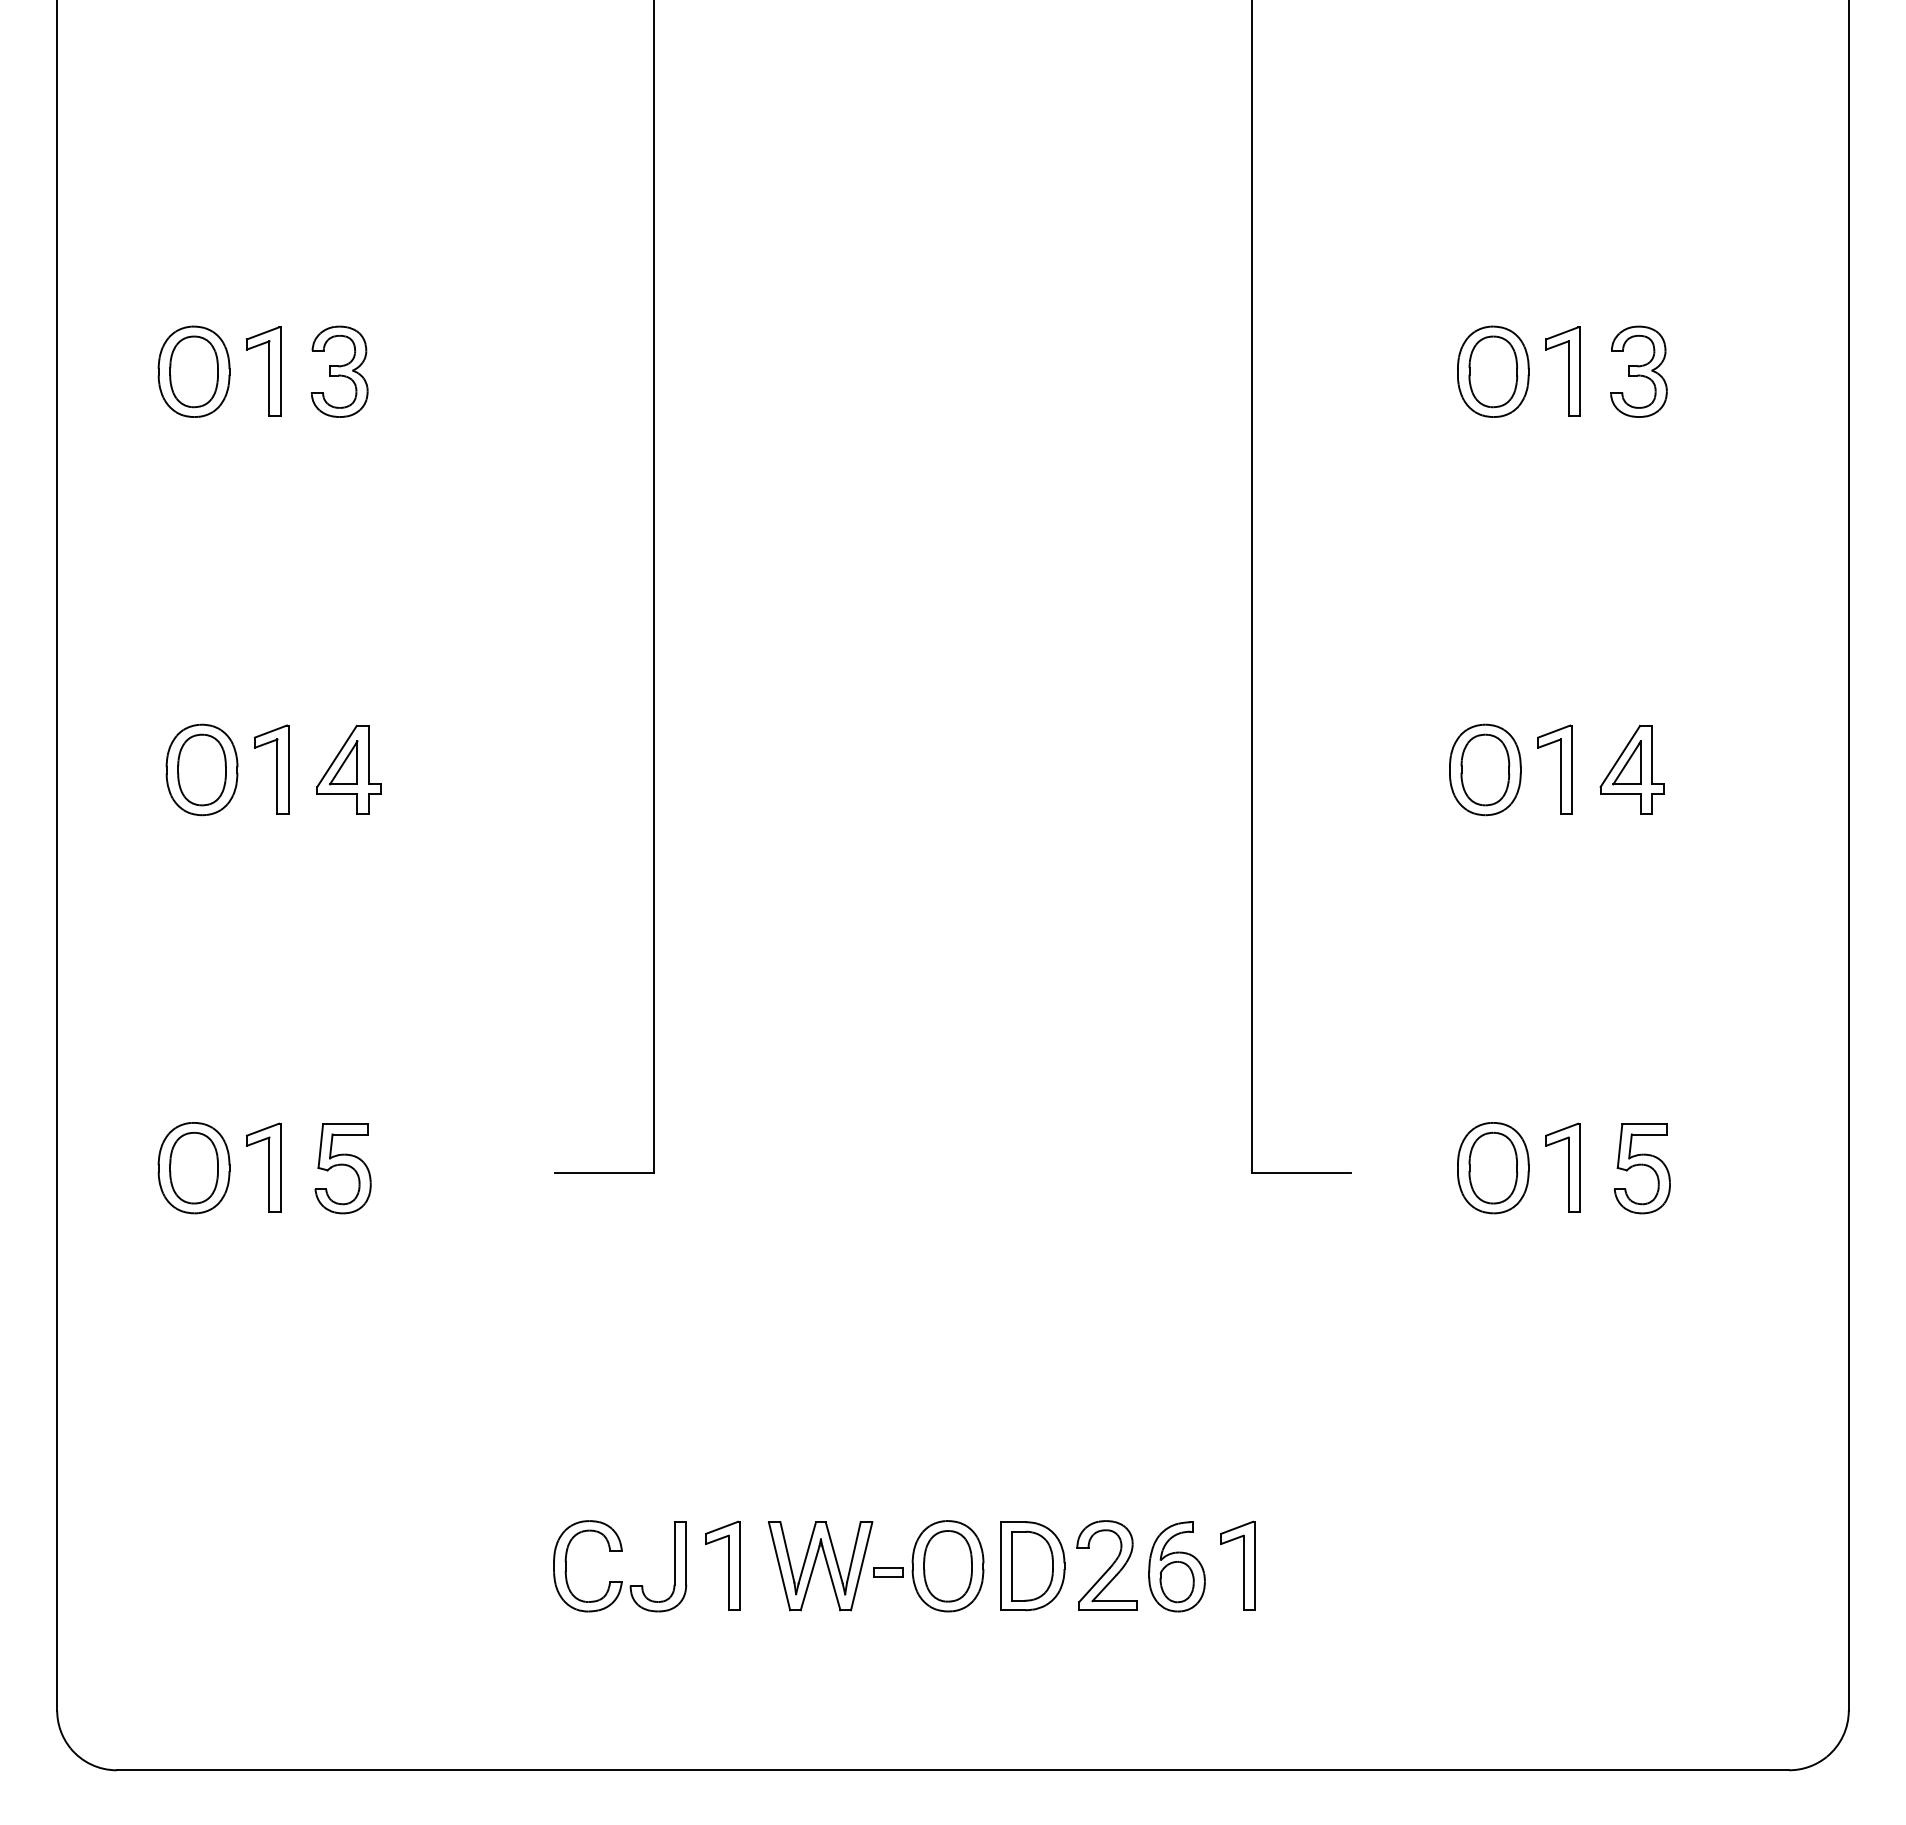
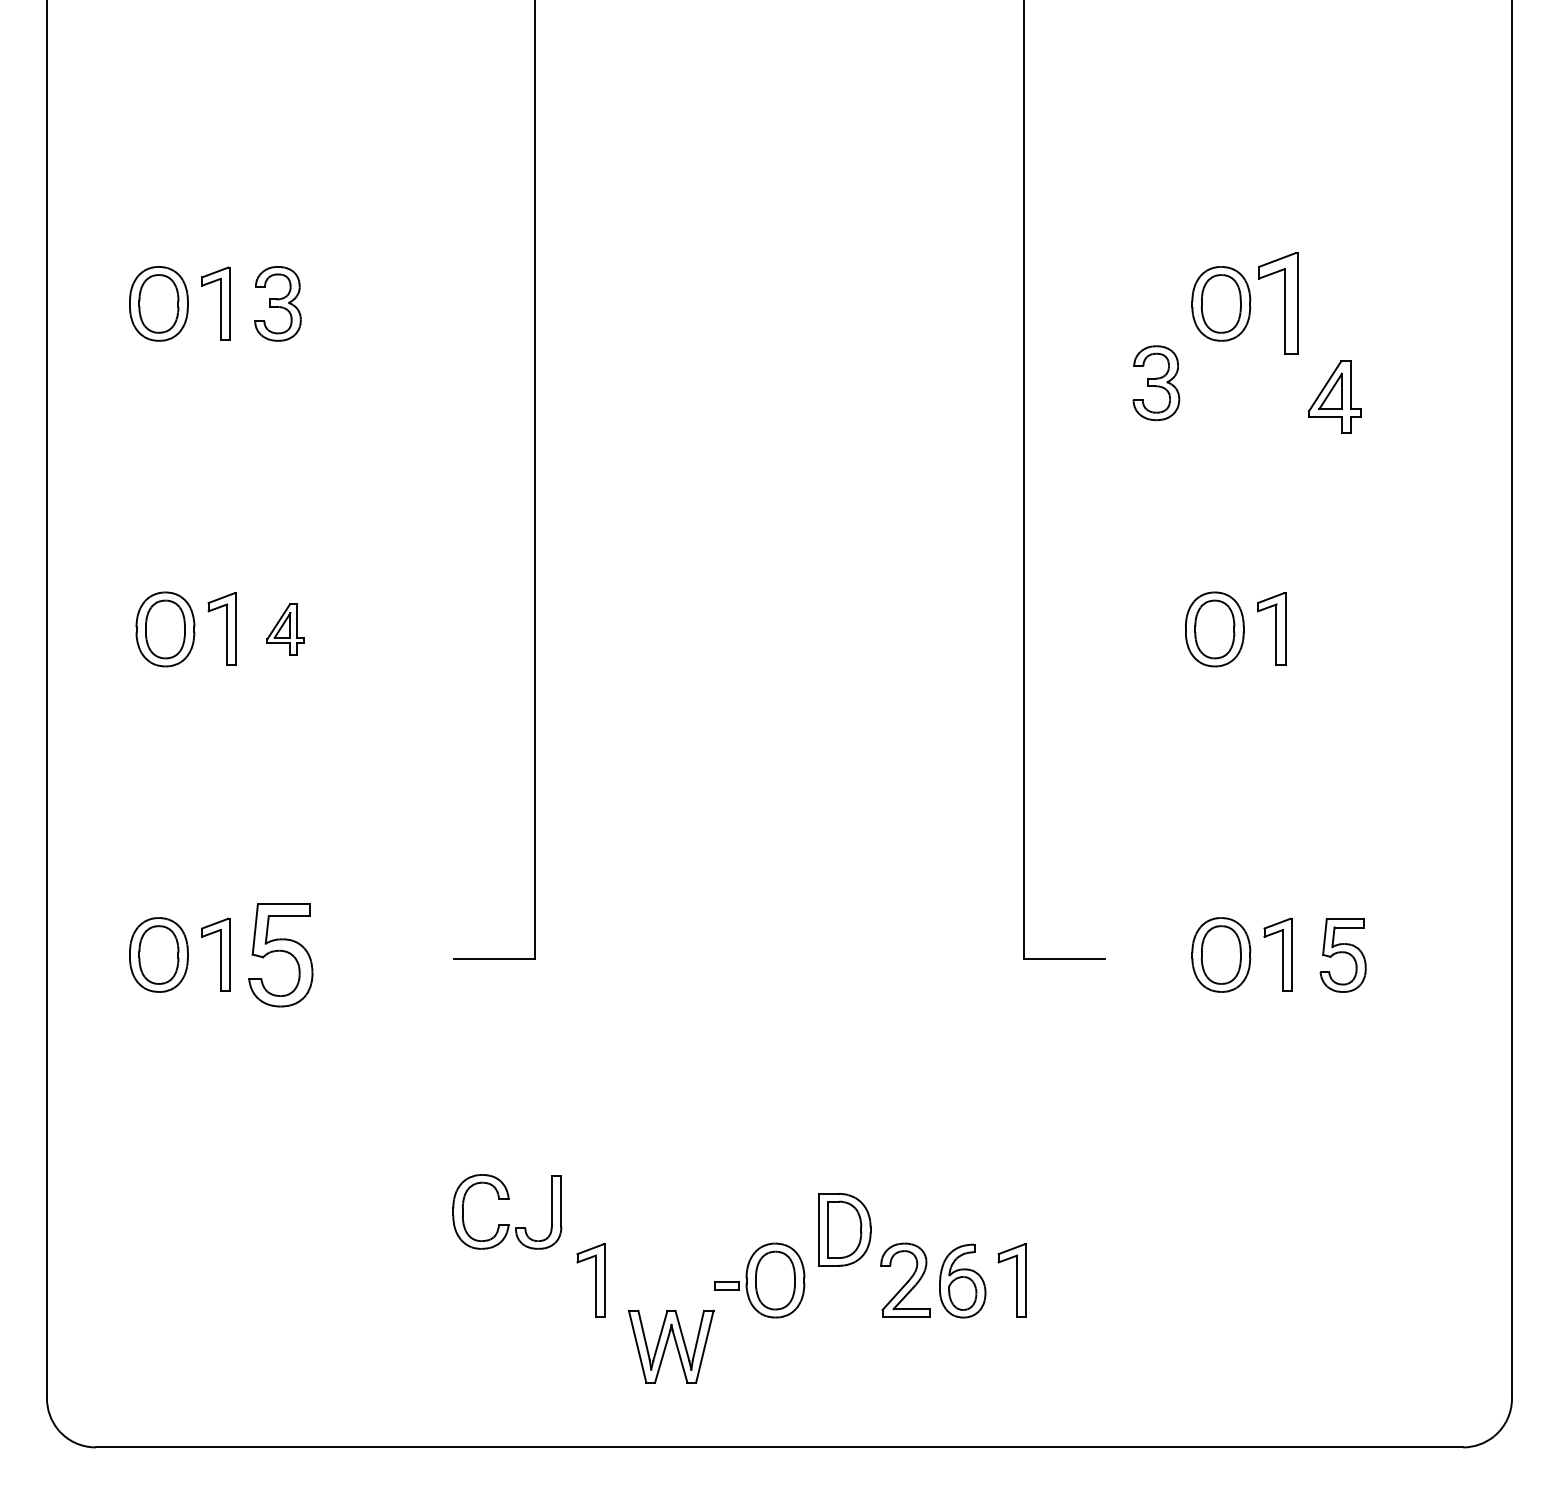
part: (1562, 371) -> (1277, 303), size x1.4
part: (1638, 371) -> (1156, 382), moved
part: (348, 769) -> (285, 629), size x0.7
part: (1631, 769) -> (1334, 396), moved
part: (342, 1168) -> (280, 955), size x1.4
part: (620, 1551) -> (507, 1199), moved
part: (820, 1566) -> (671, 1347), moved
part: (1032, 1566) -> (844, 1230), moved

